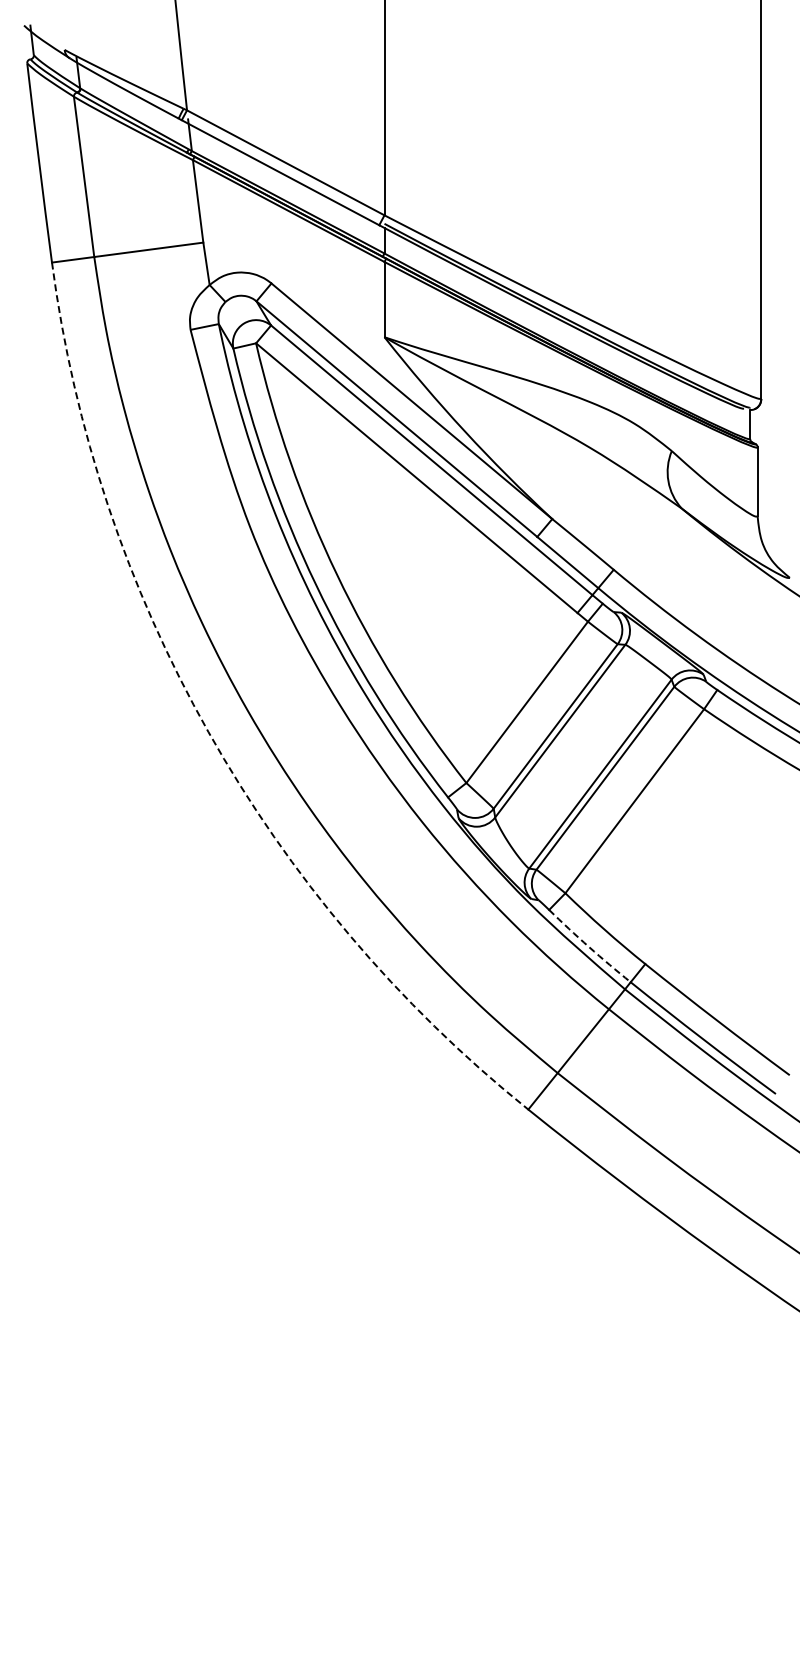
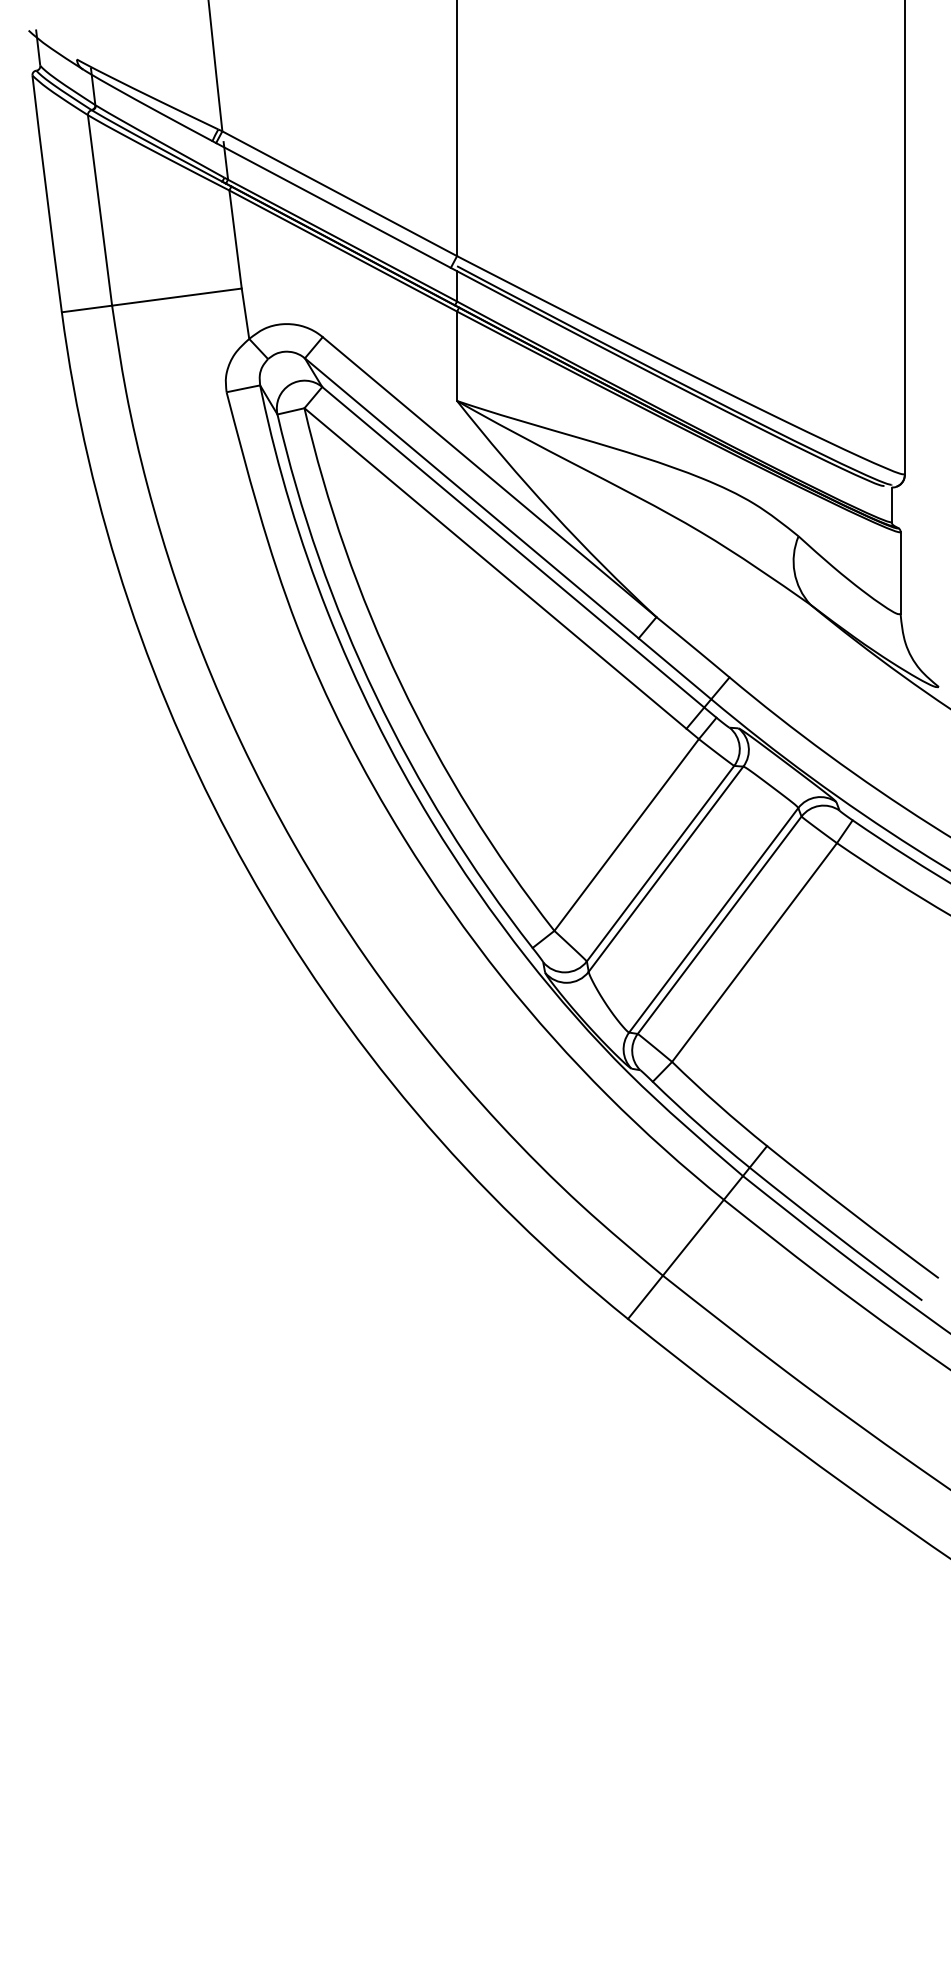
arc: (208, 732) -> (247, 870), dashed -> solid
arc: (589, 947) -> (700, 1126), dashed -> solid

